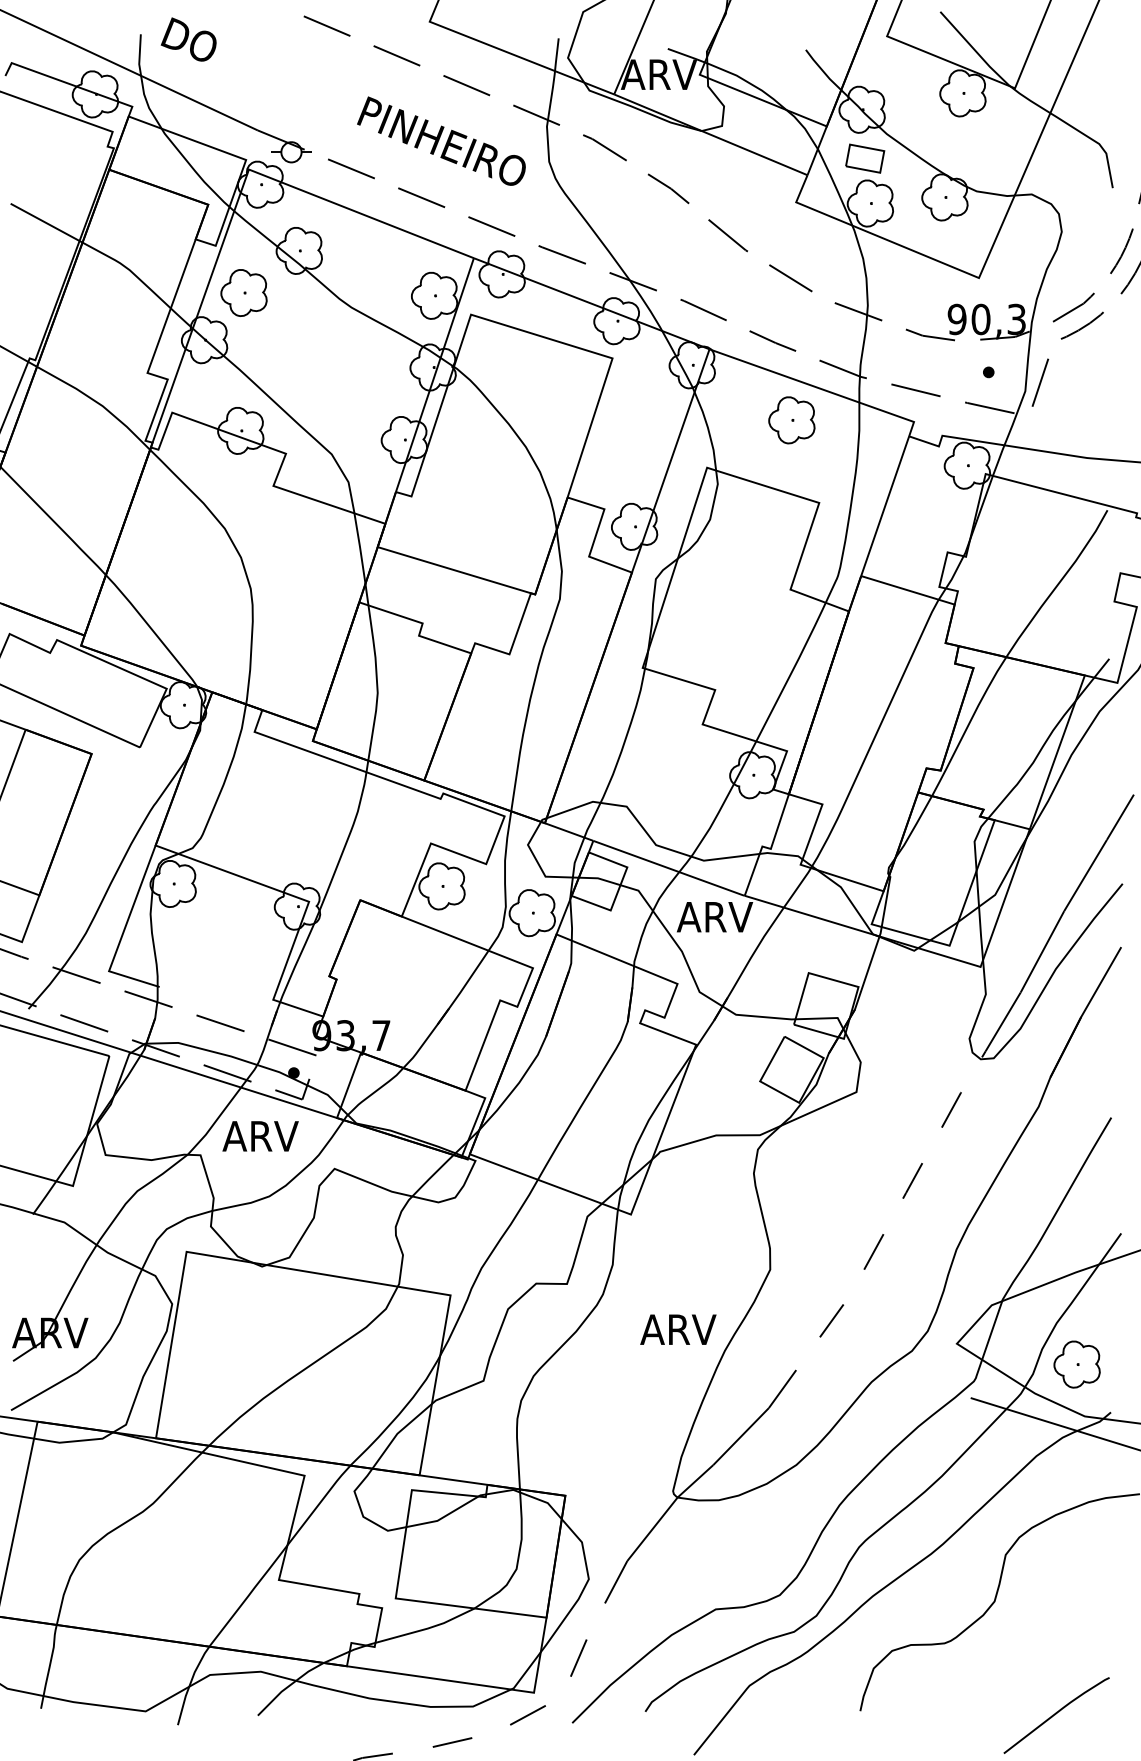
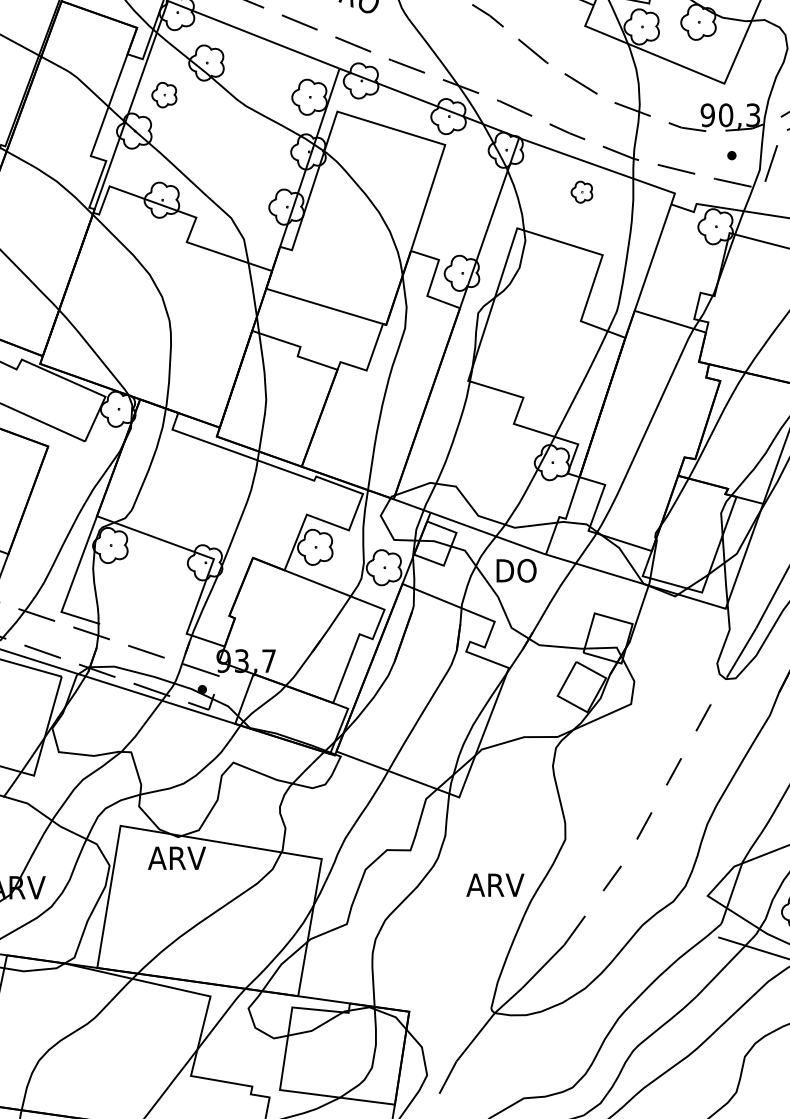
part: (243, 292) -> (163, 94), size x0.7
part: (791, 420) -> (581, 192), size x0.6
text: (714, 916) -> (522, 570), ARV -> DO
text: (260, 1136) -> (176, 858), moved

